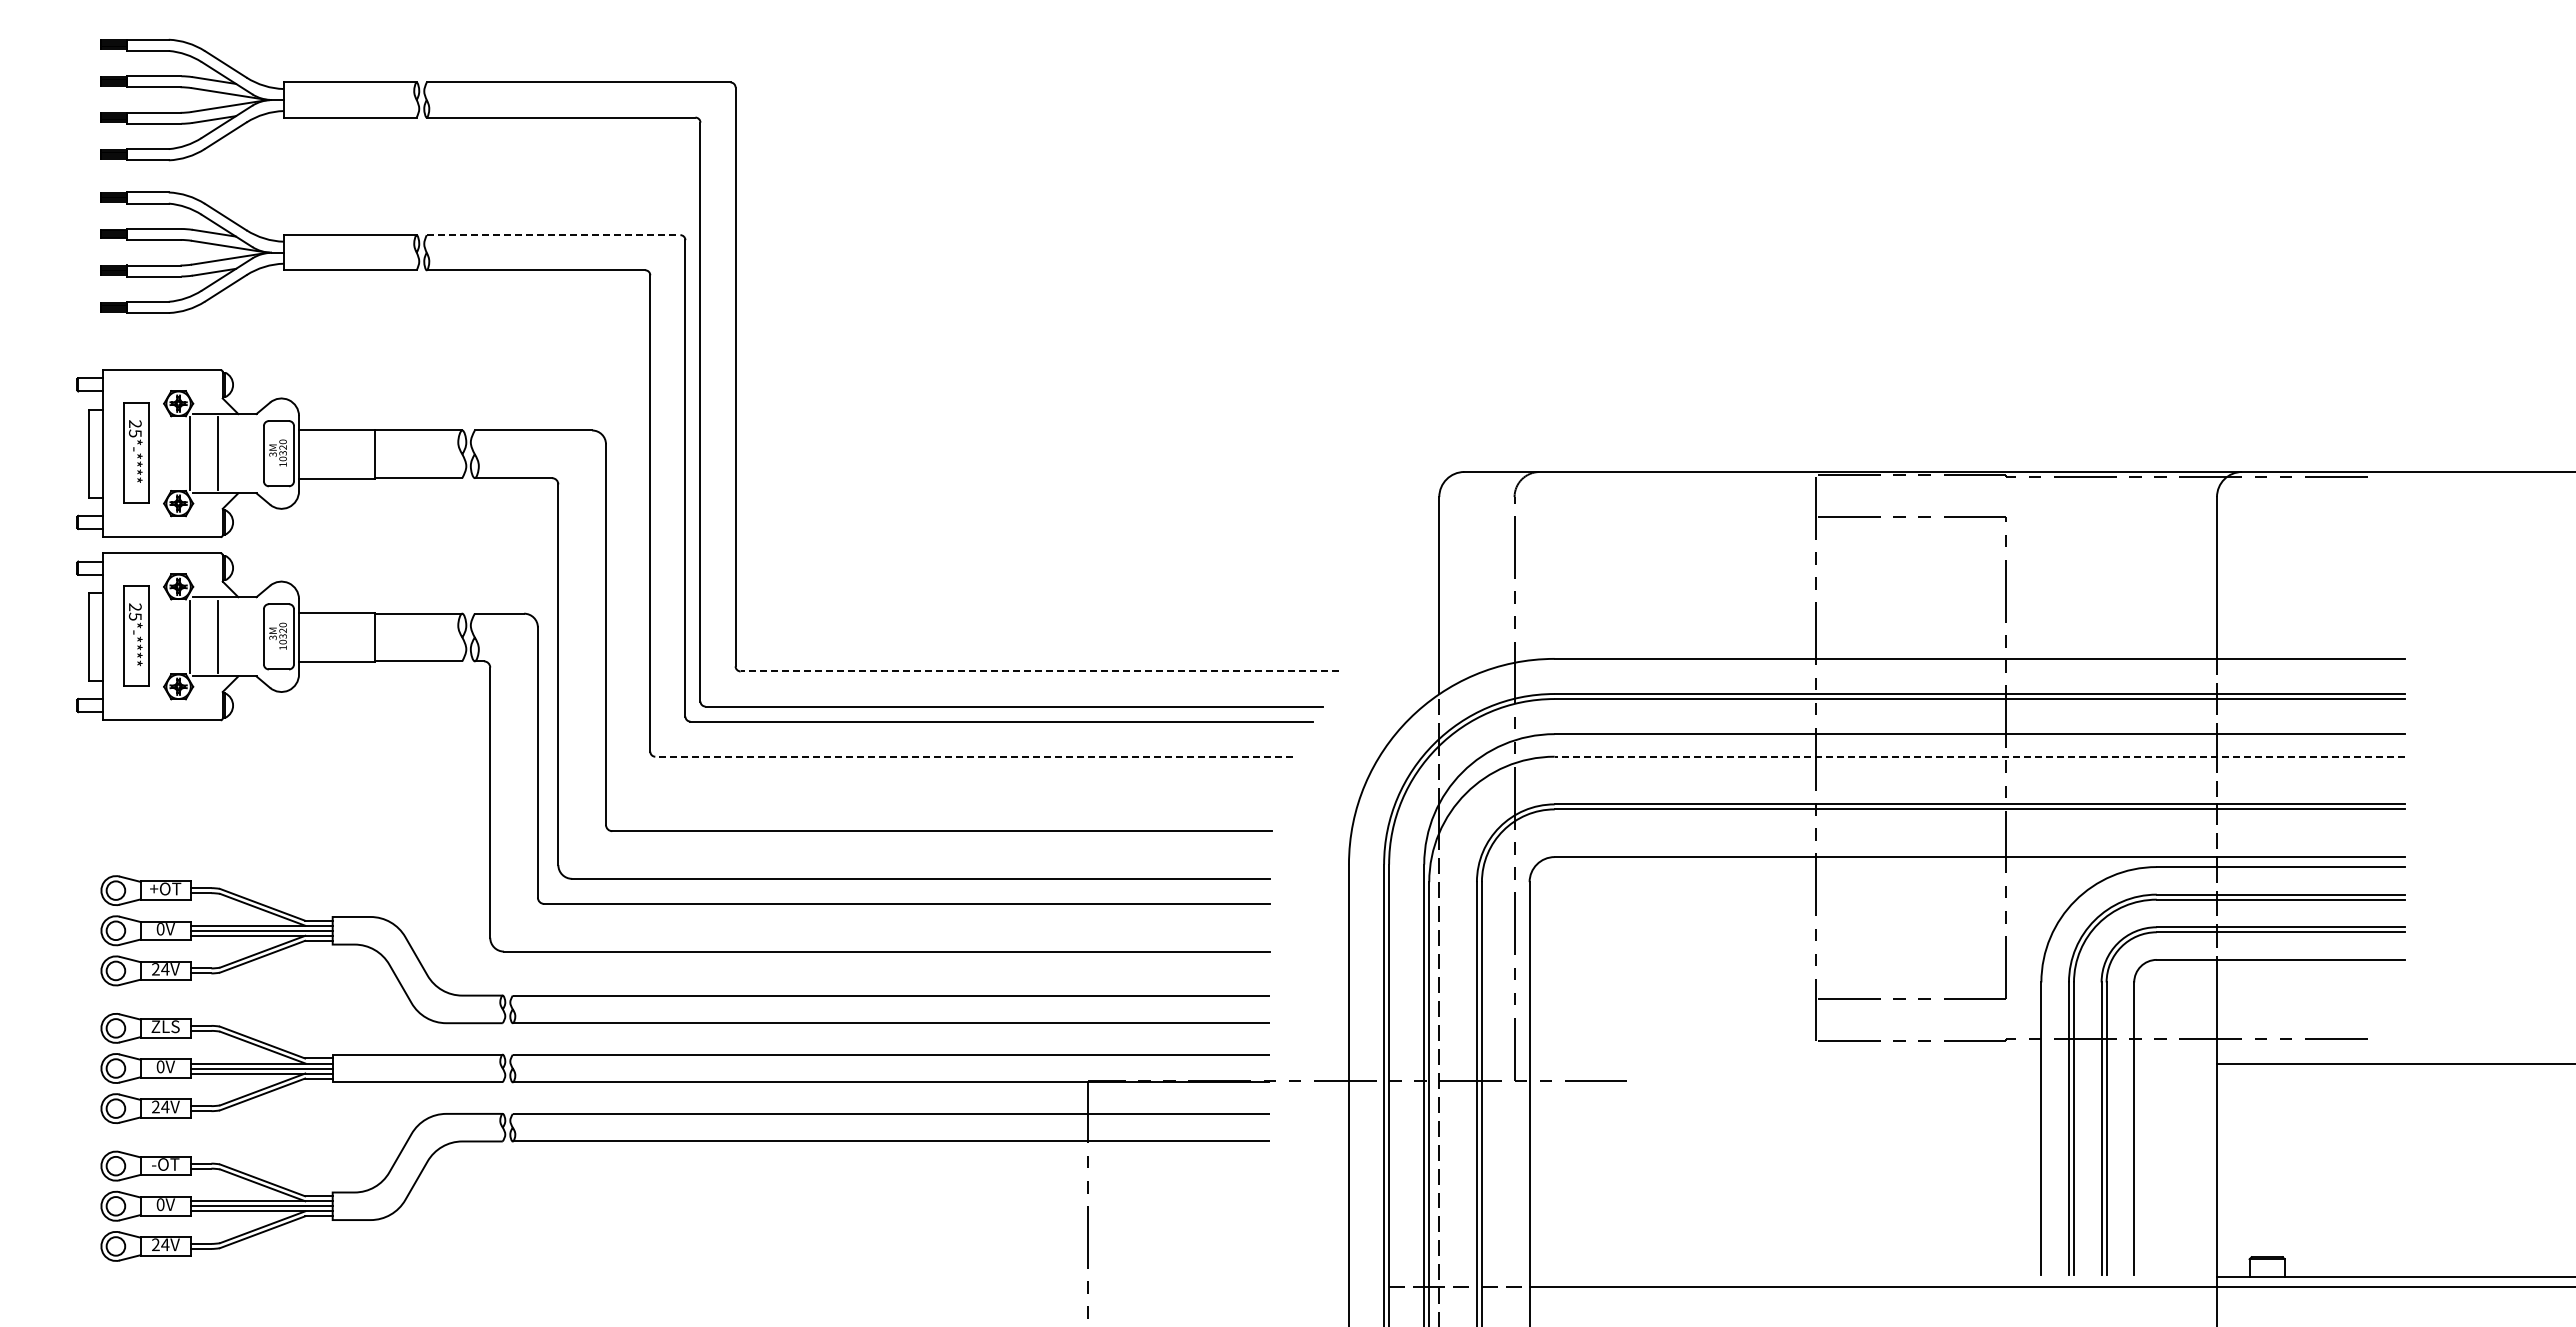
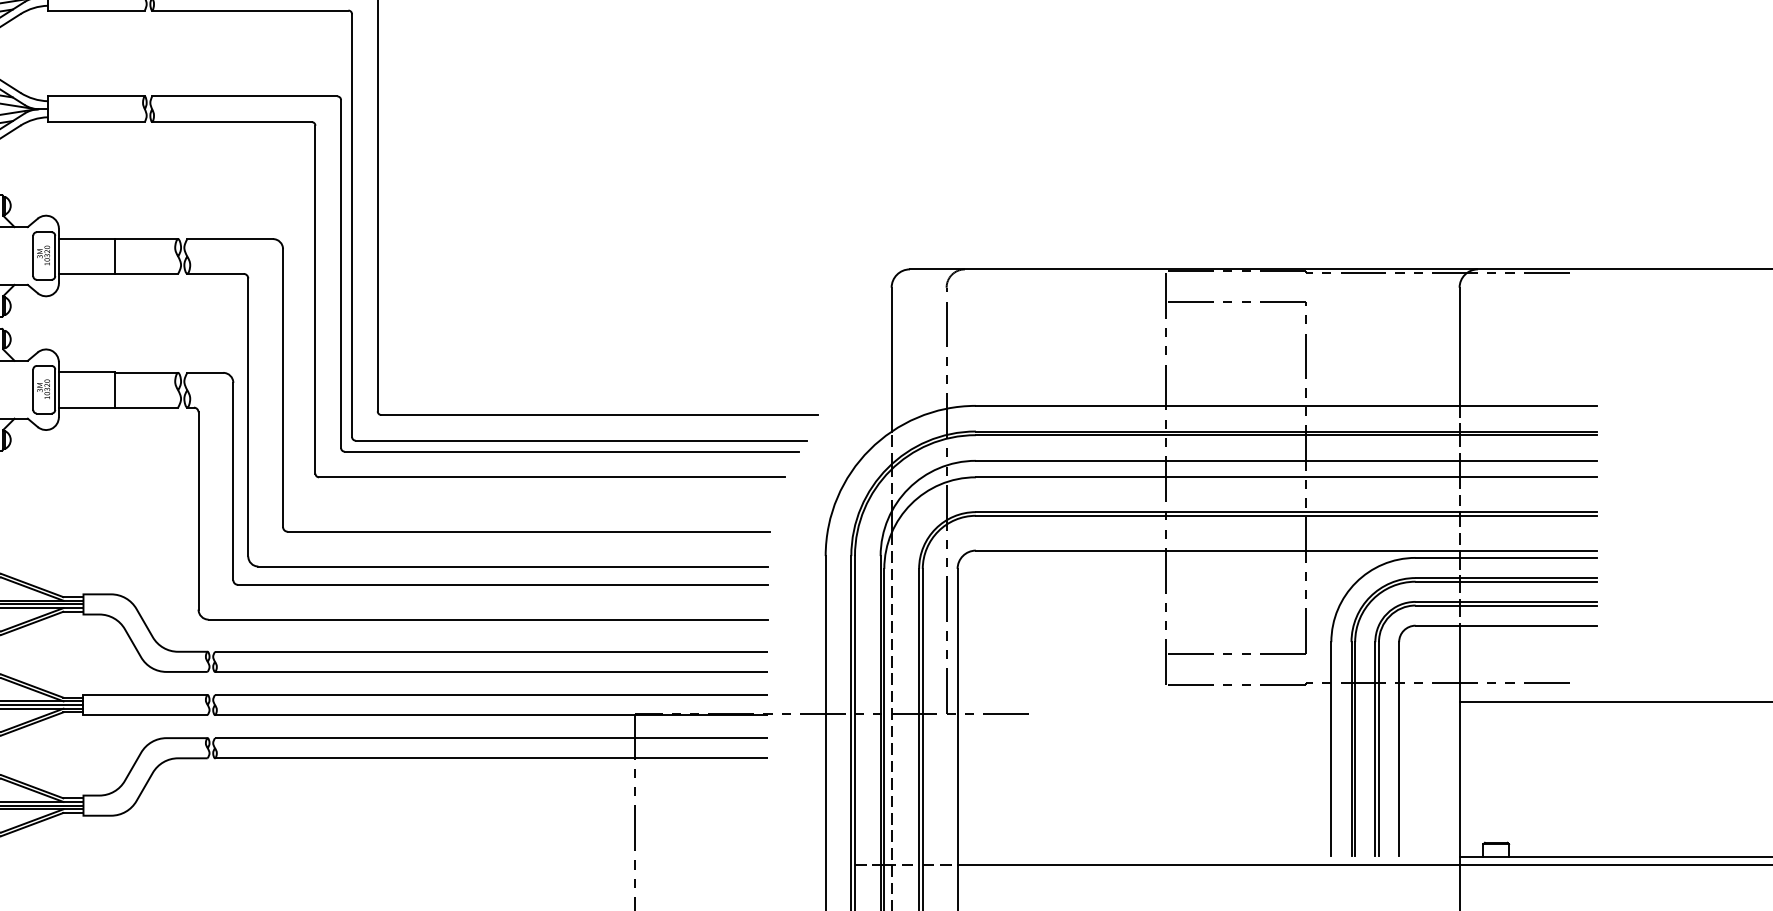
line: (553, 235) -> (244, 96), dashed -> solid
line: (1039, 671) -> (599, 415), dashed -> solid
line: (974, 756) -> (552, 477), dashed -> solid
line: (1979, 756) -> (1286, 477), dashed -> solid

